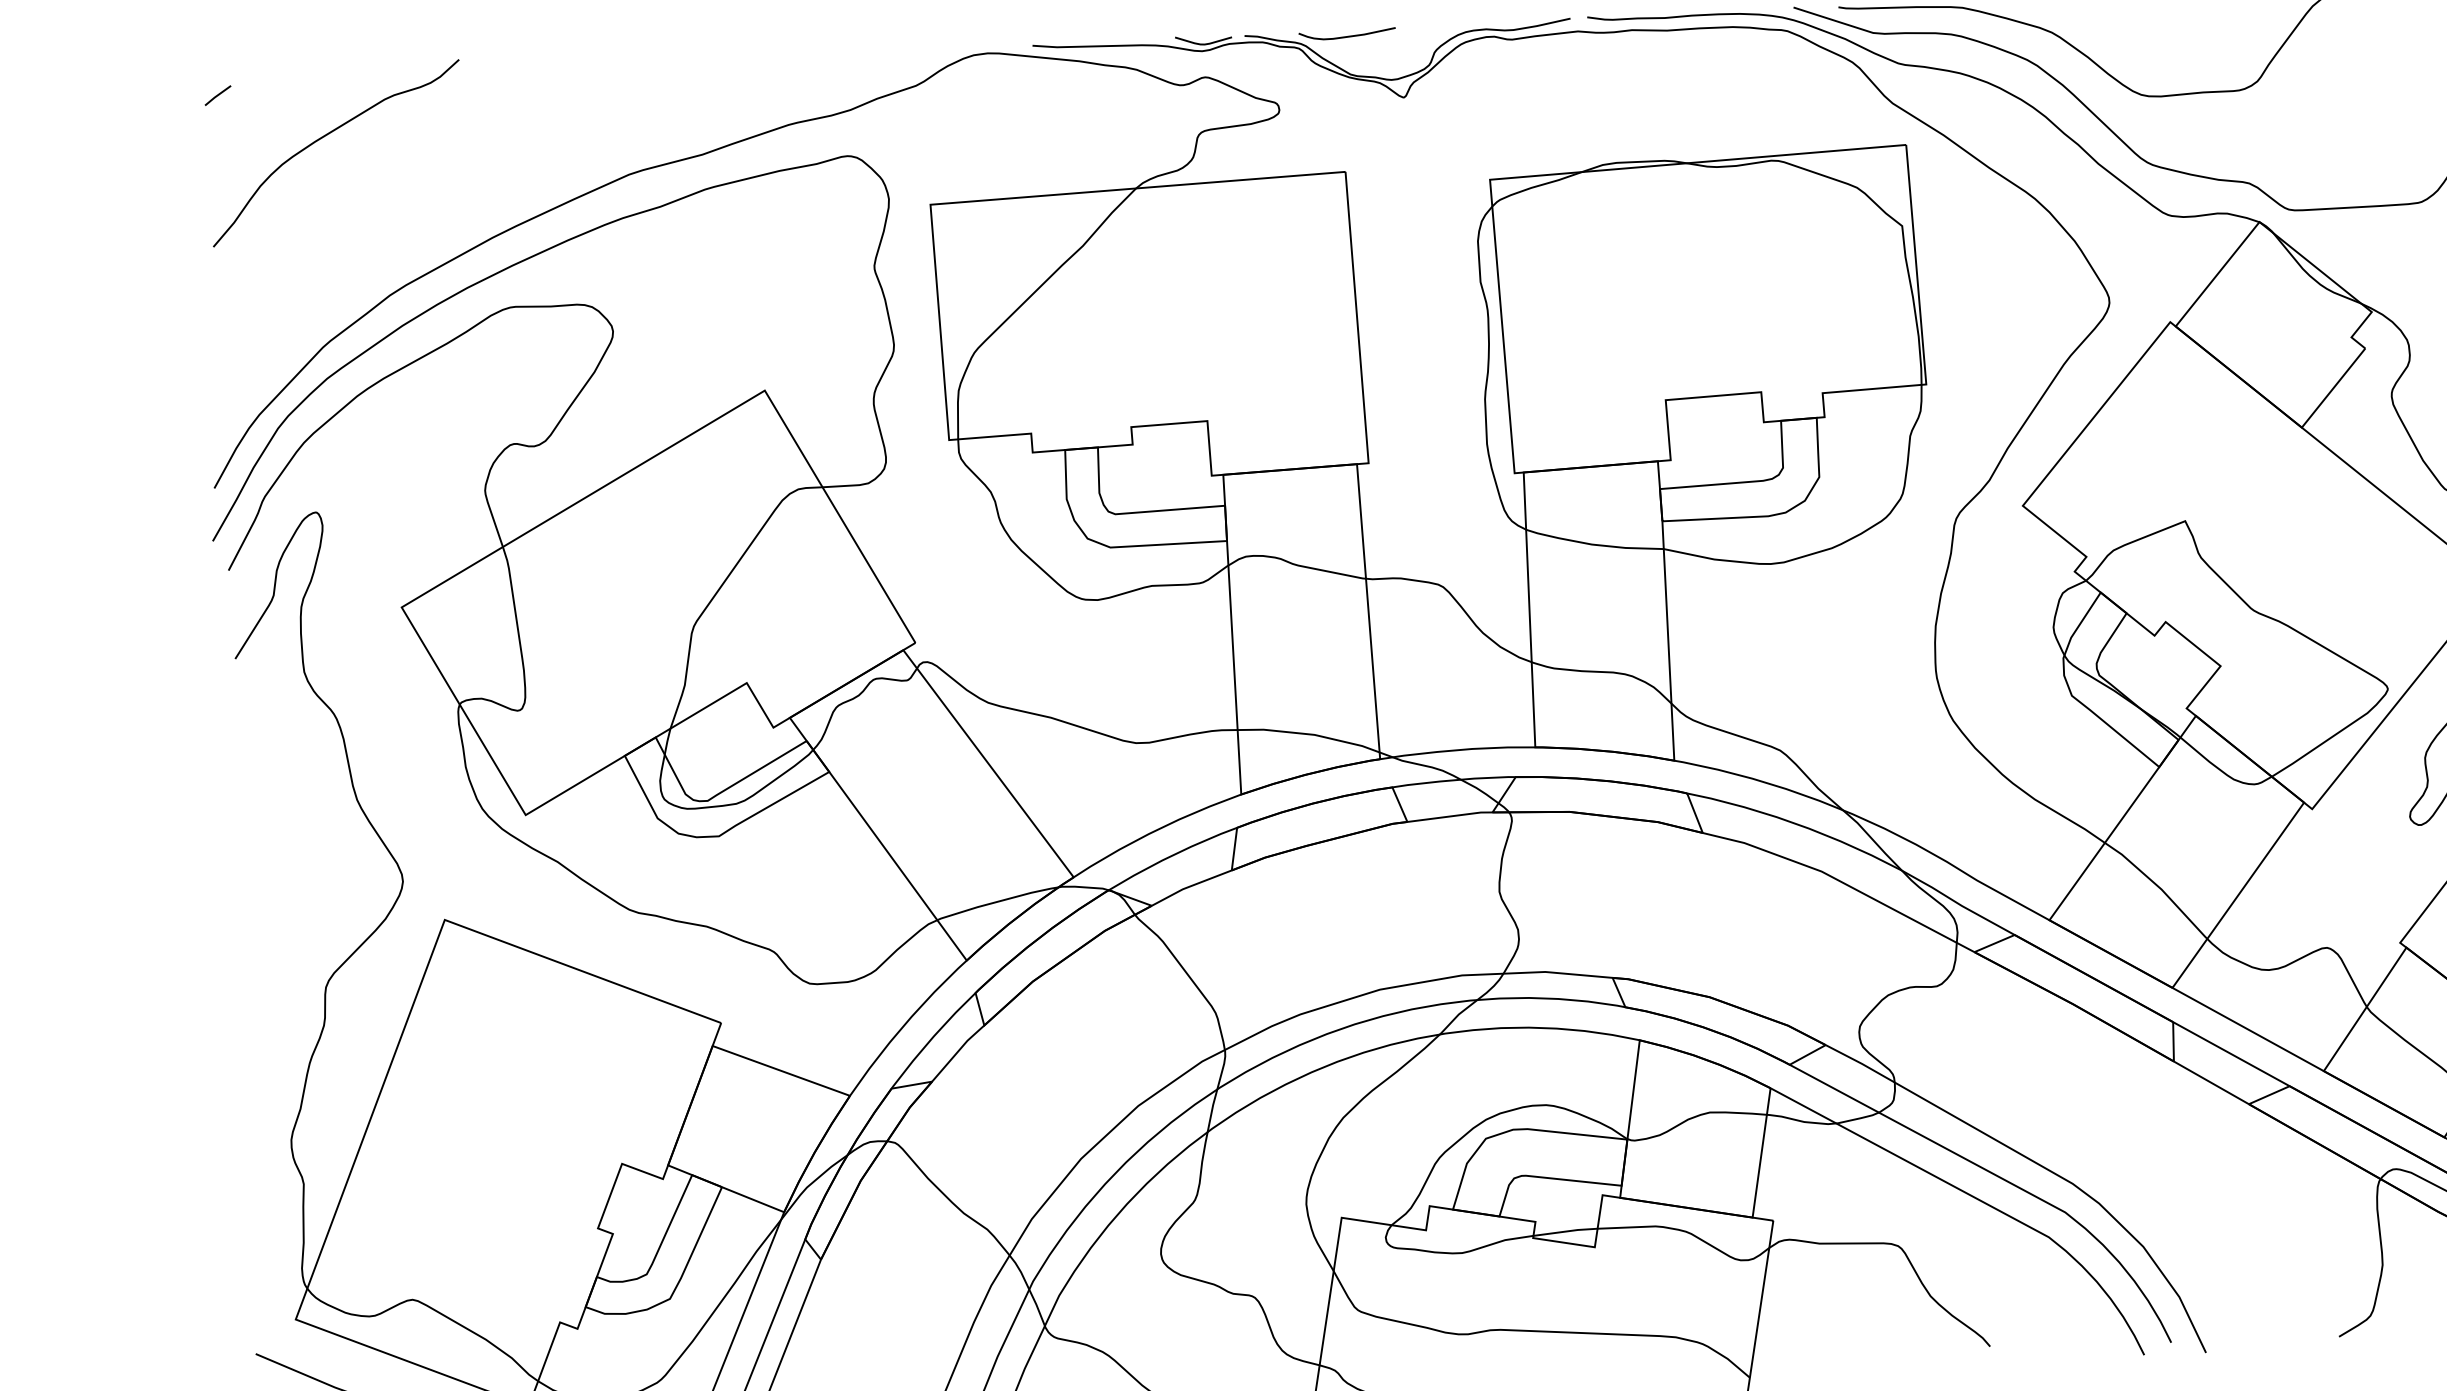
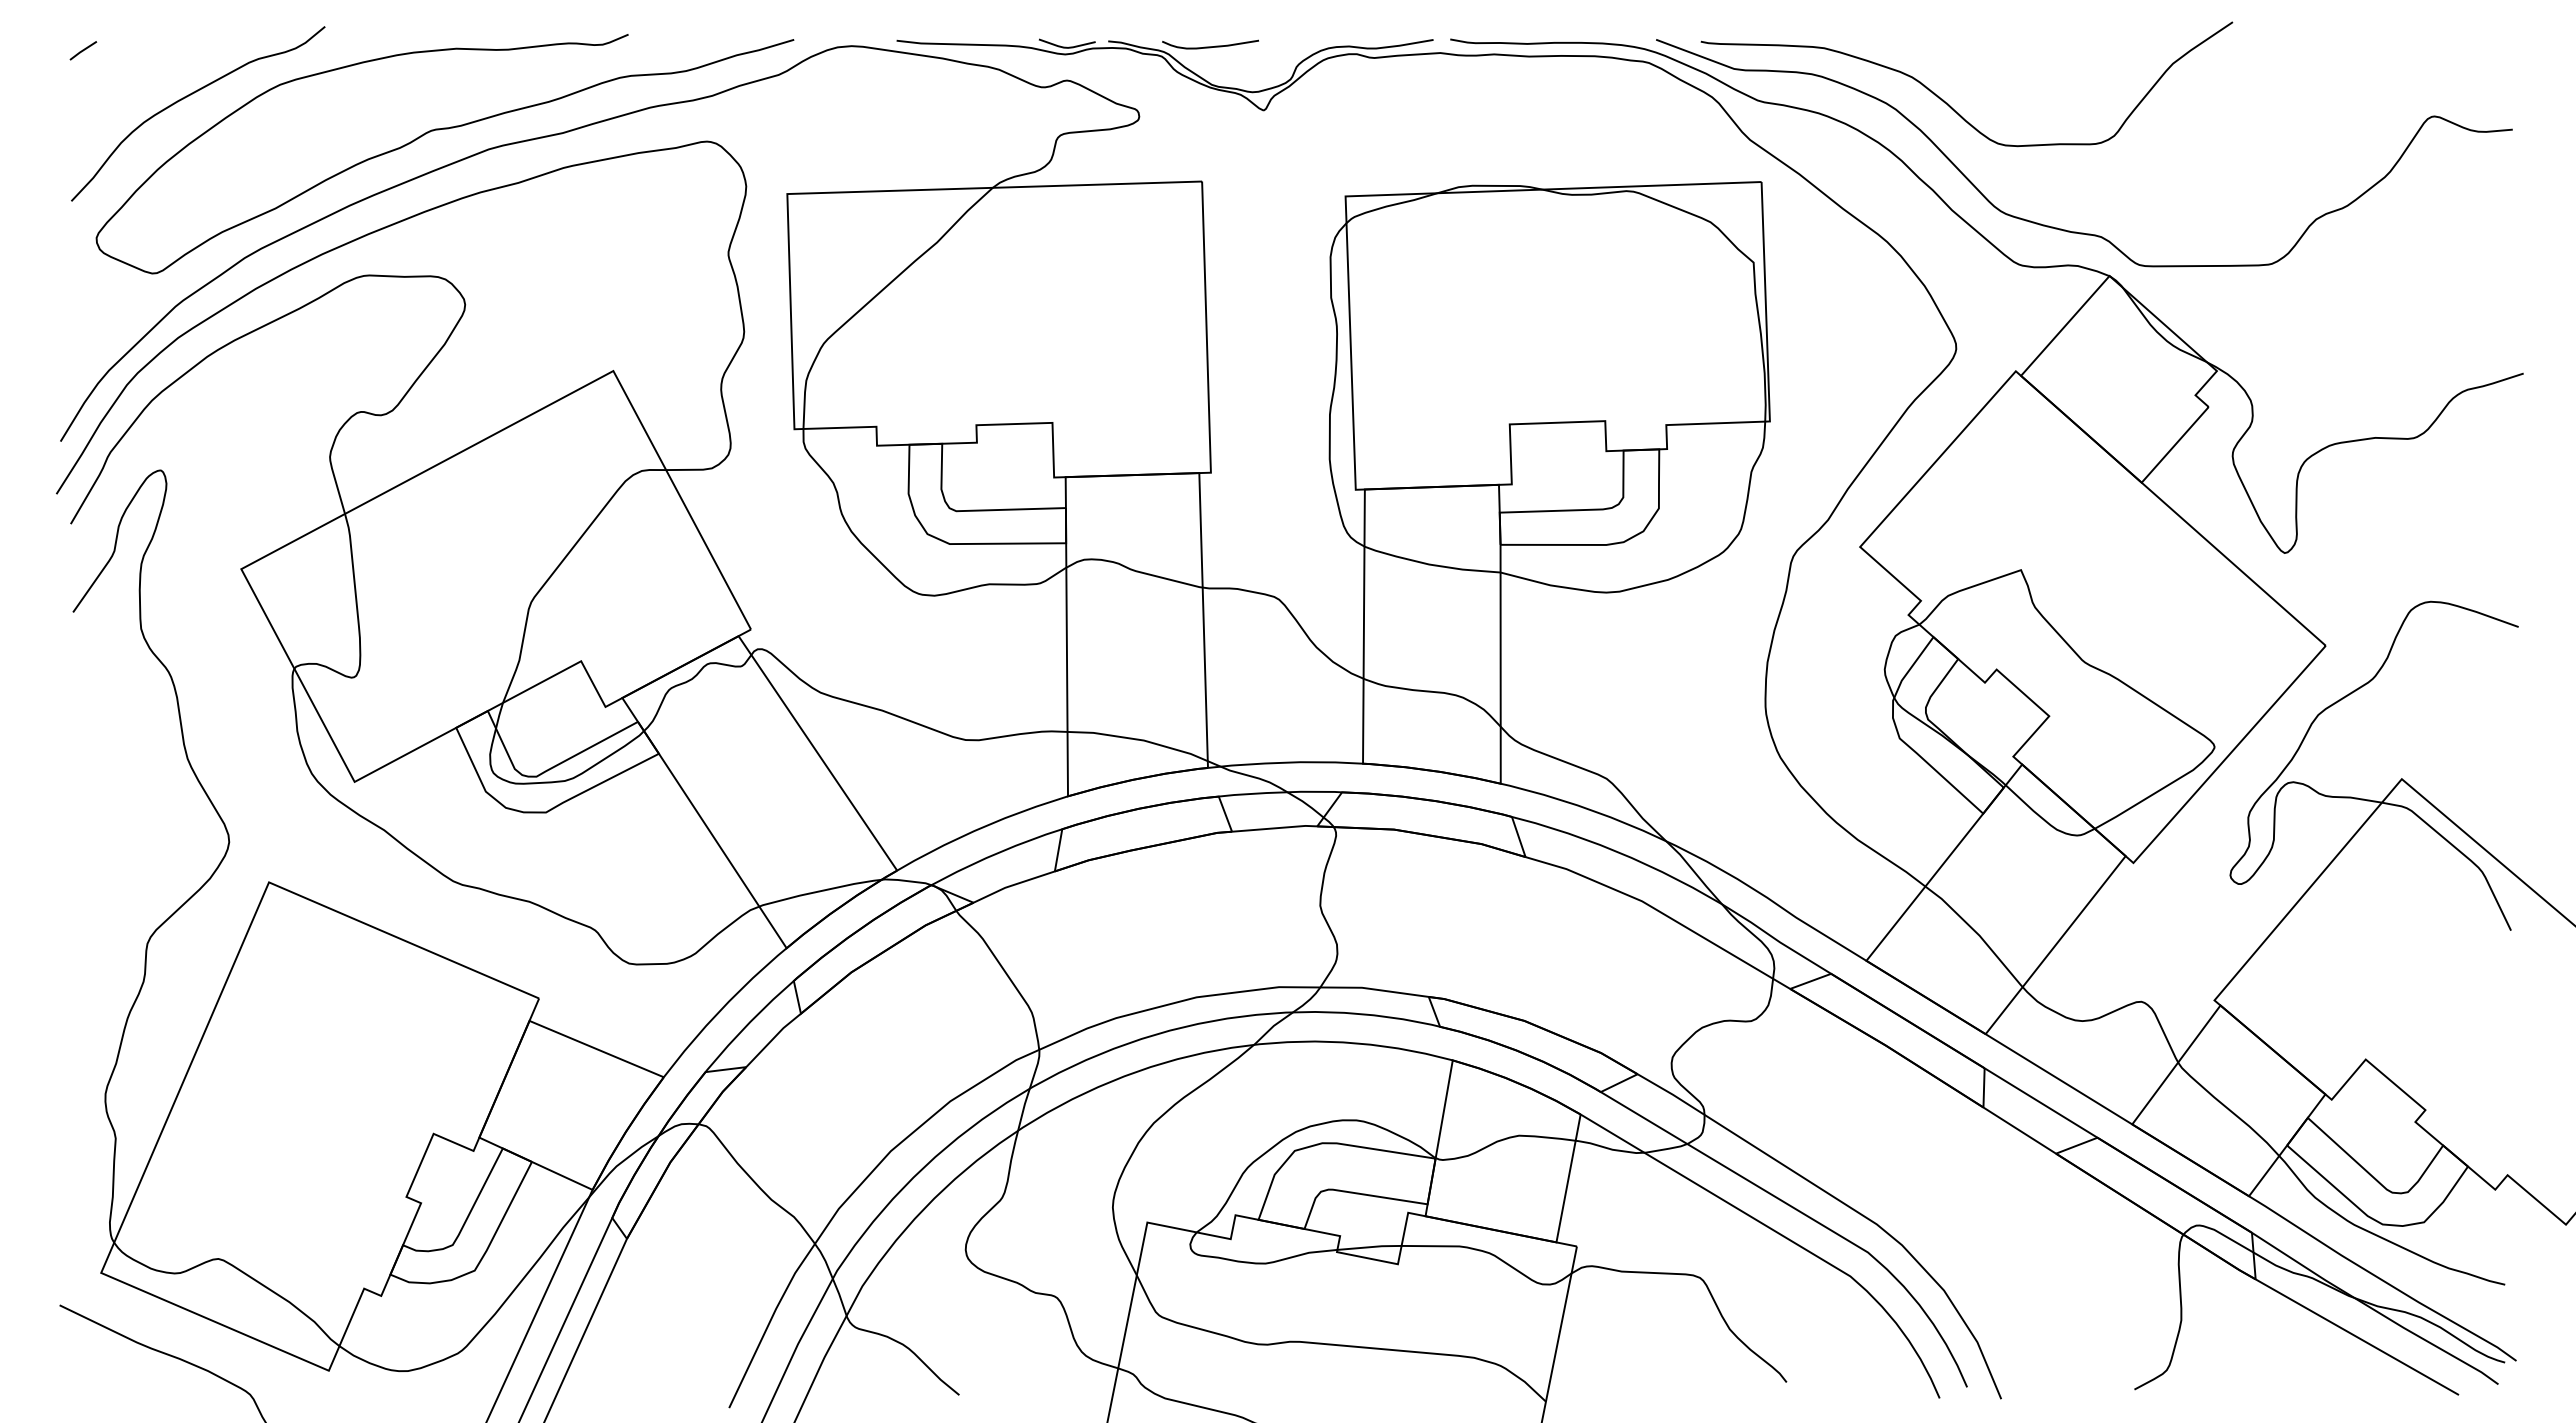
curve: (578, 158) -> (439, 130), added

